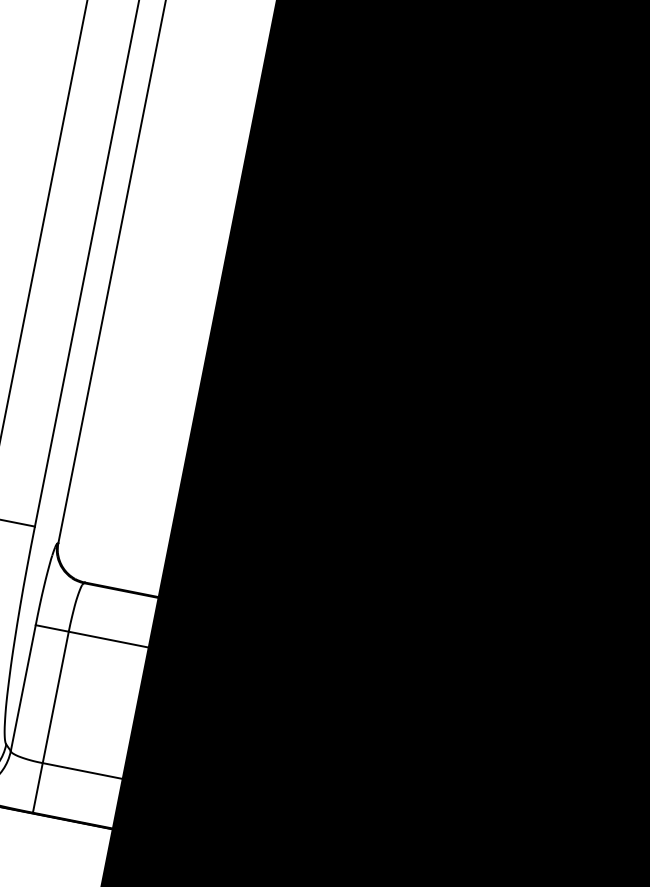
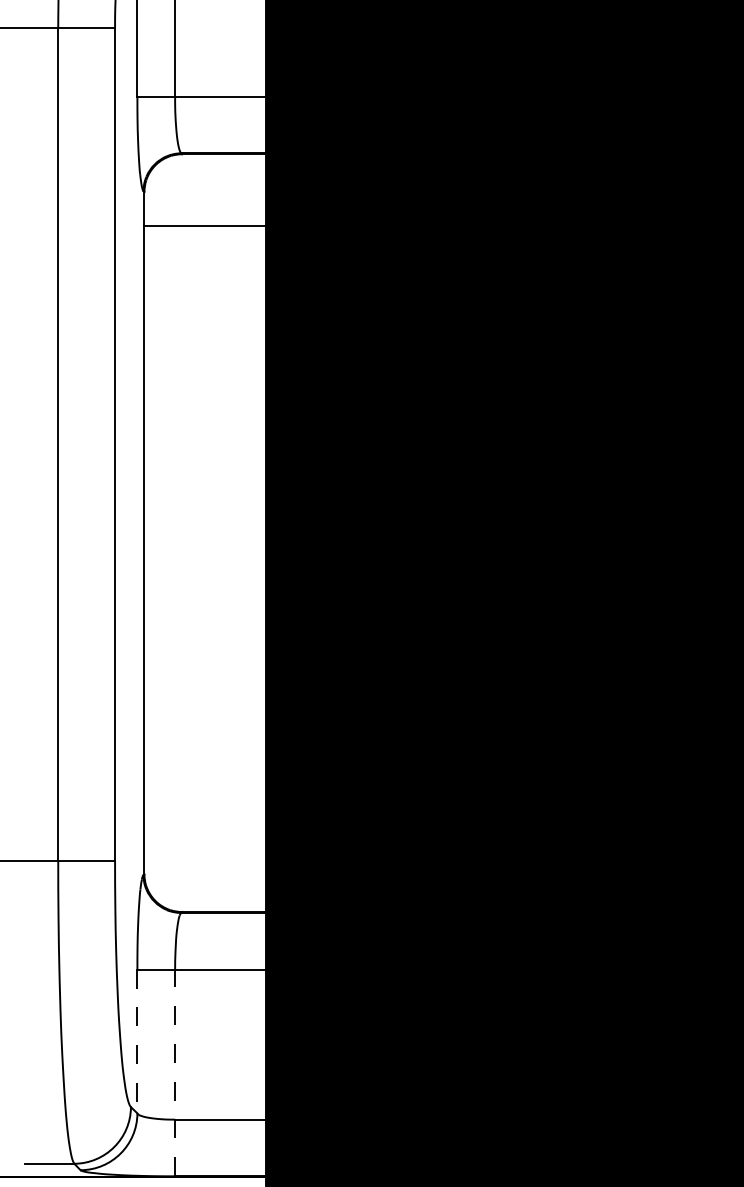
line: (23, 688) -> (137, 1041), solid -> dashed
line: (51, 721) -> (175, 1072), solid -> dashed

